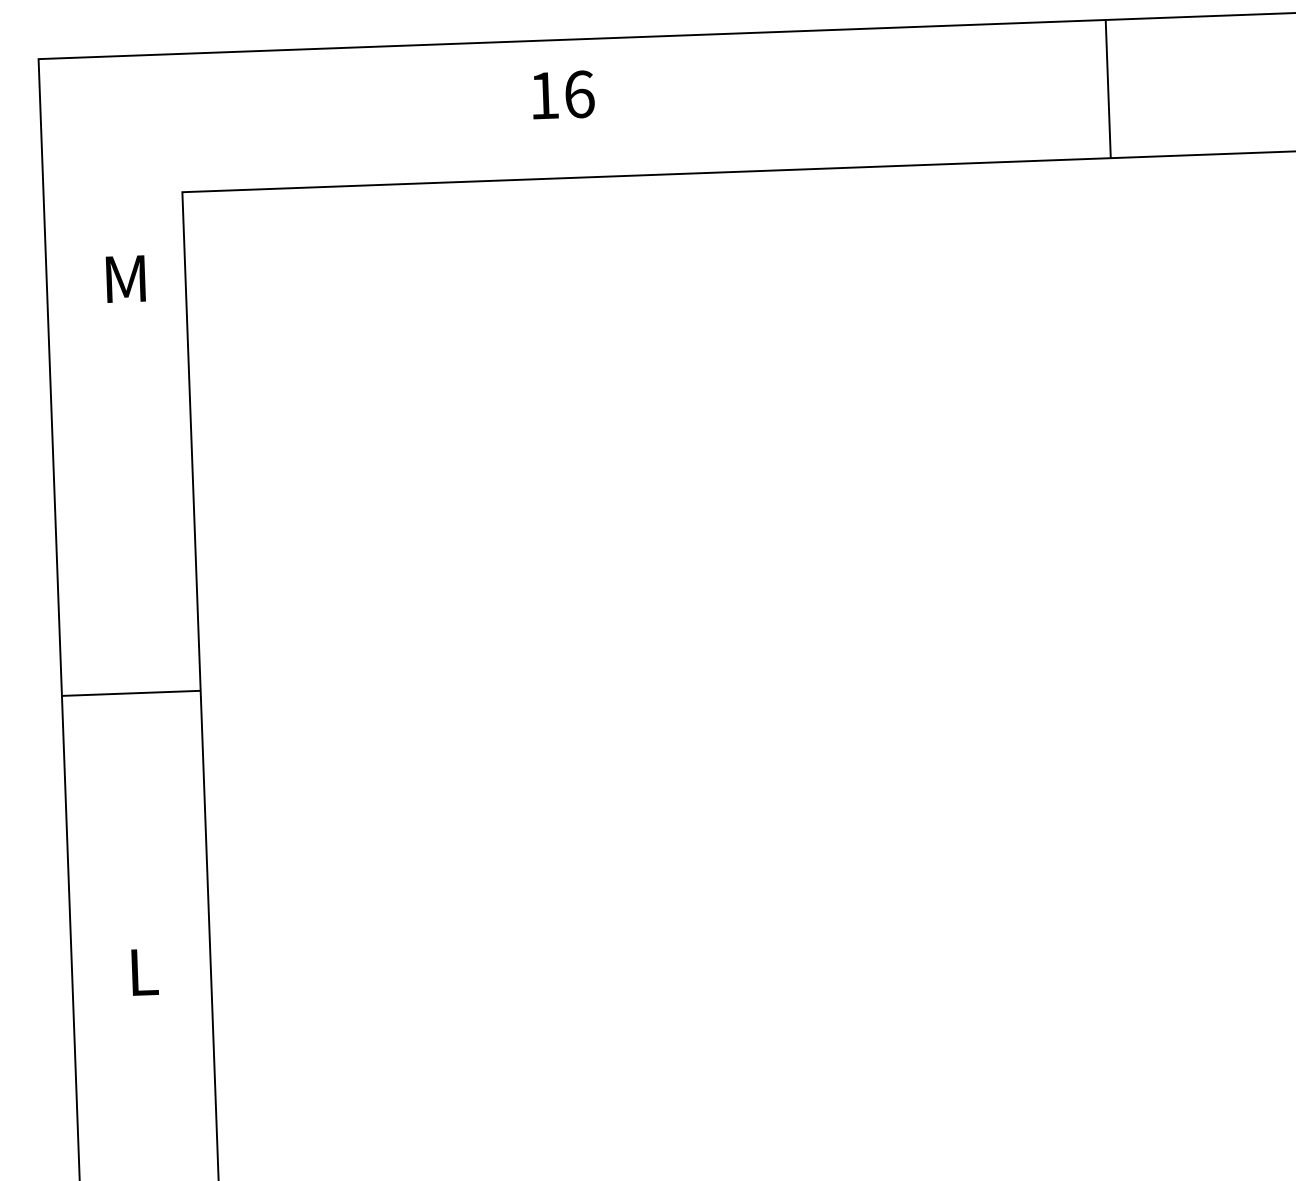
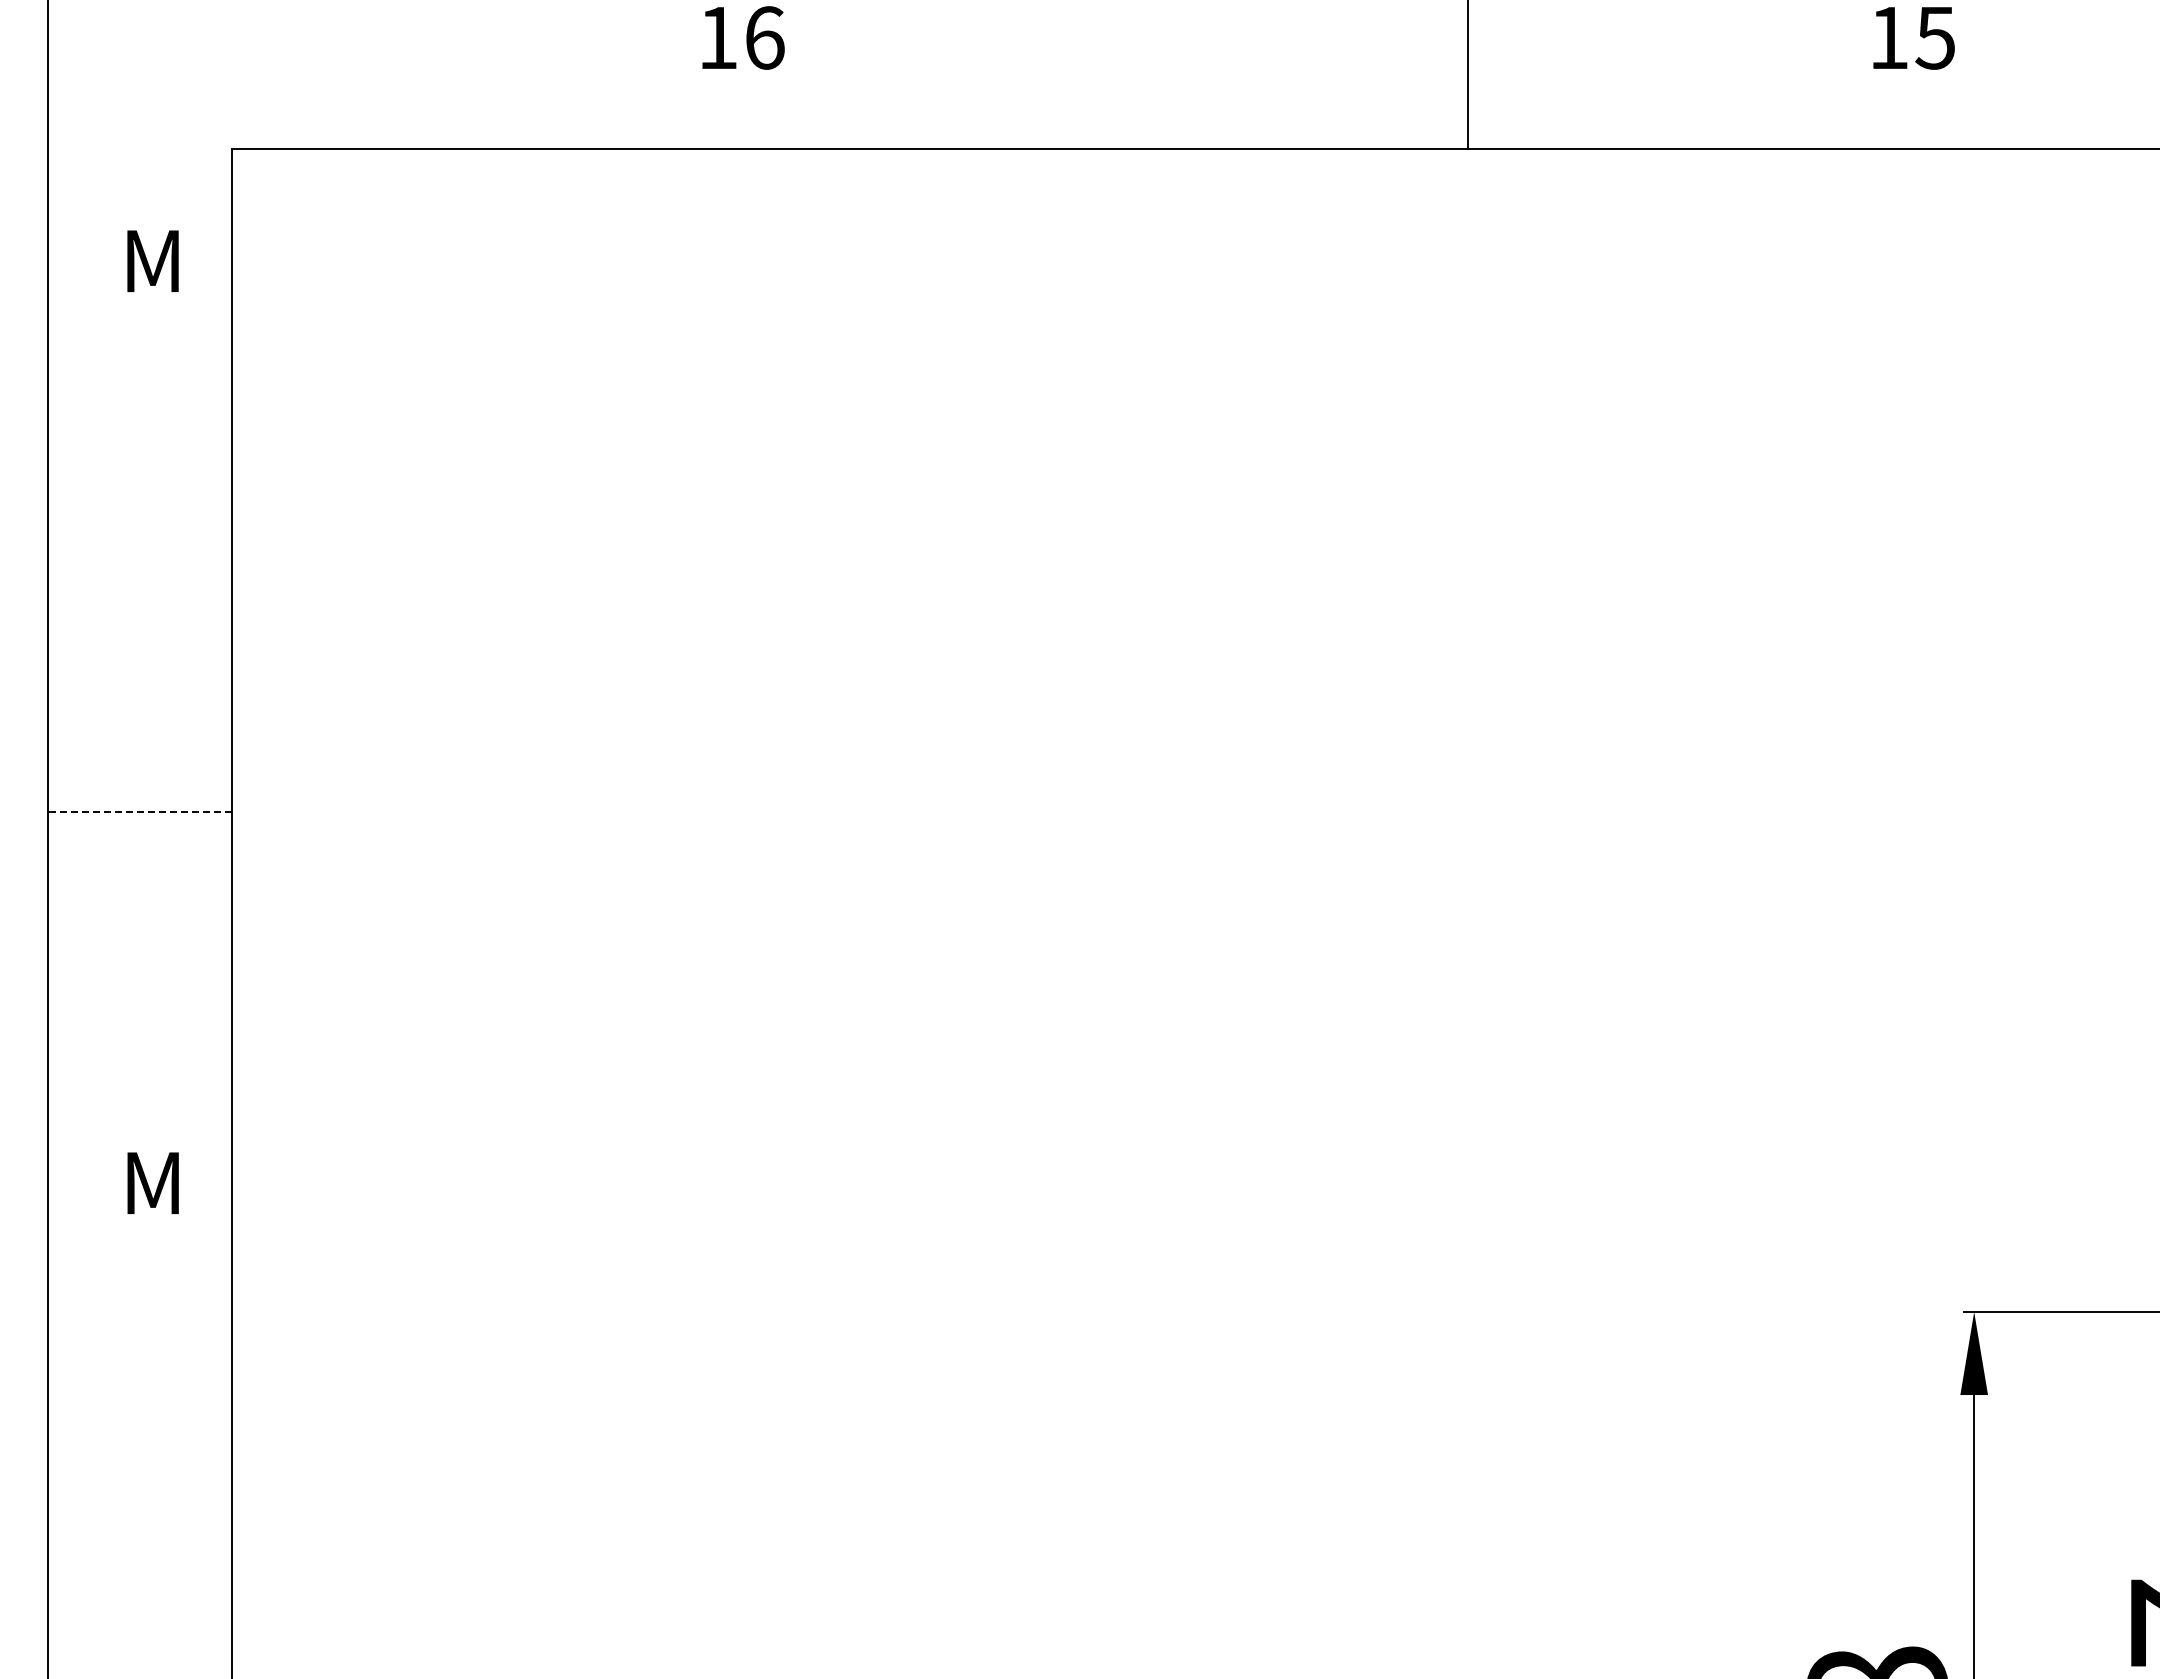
line: (130, 693) -> (139, 812), solid -> dashed
text: (150, 972) -> (152, 1183), L -> M

